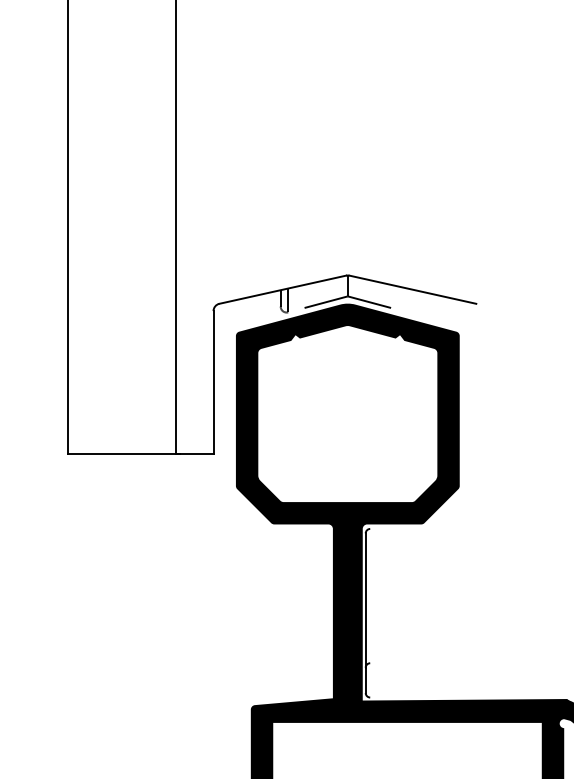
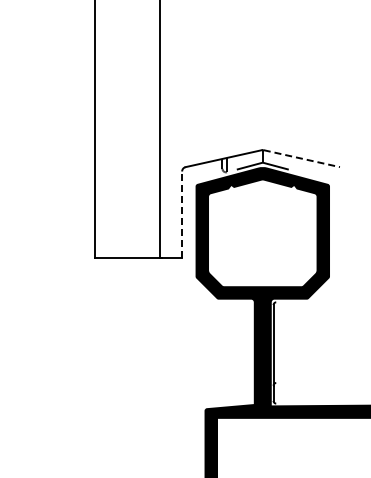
line: (413, 289) -> (302, 158), solid -> dashed
line: (214, 382) -> (182, 214), solid -> dashed

